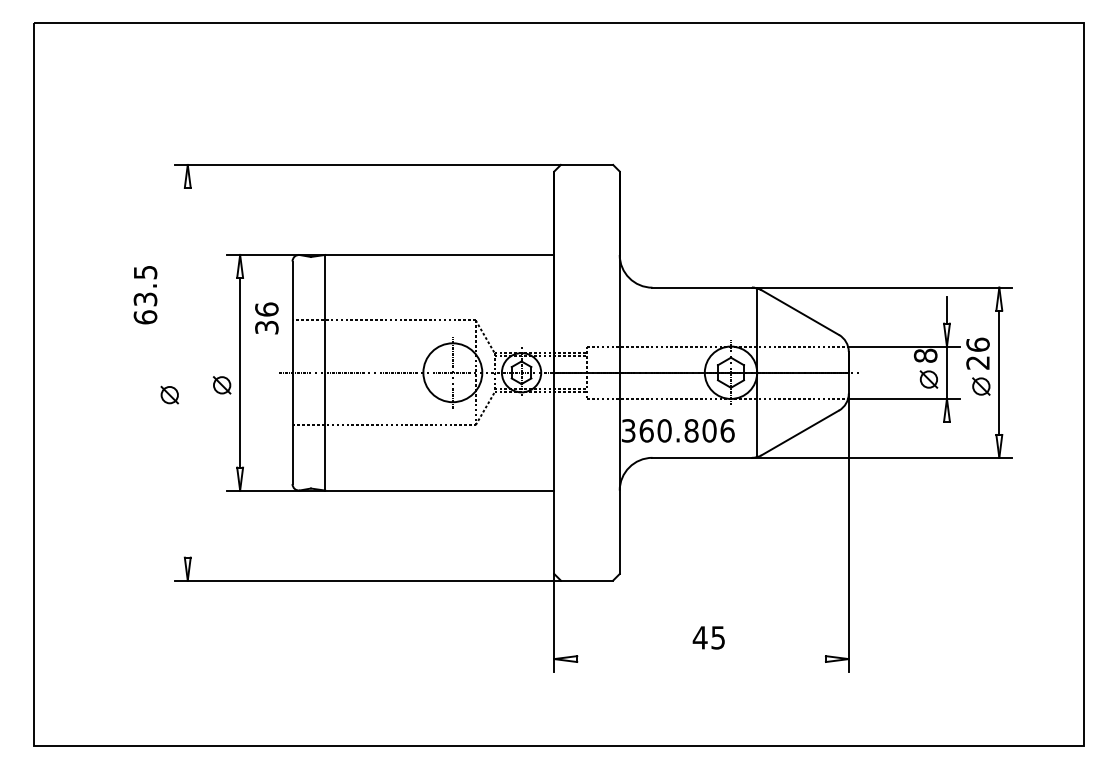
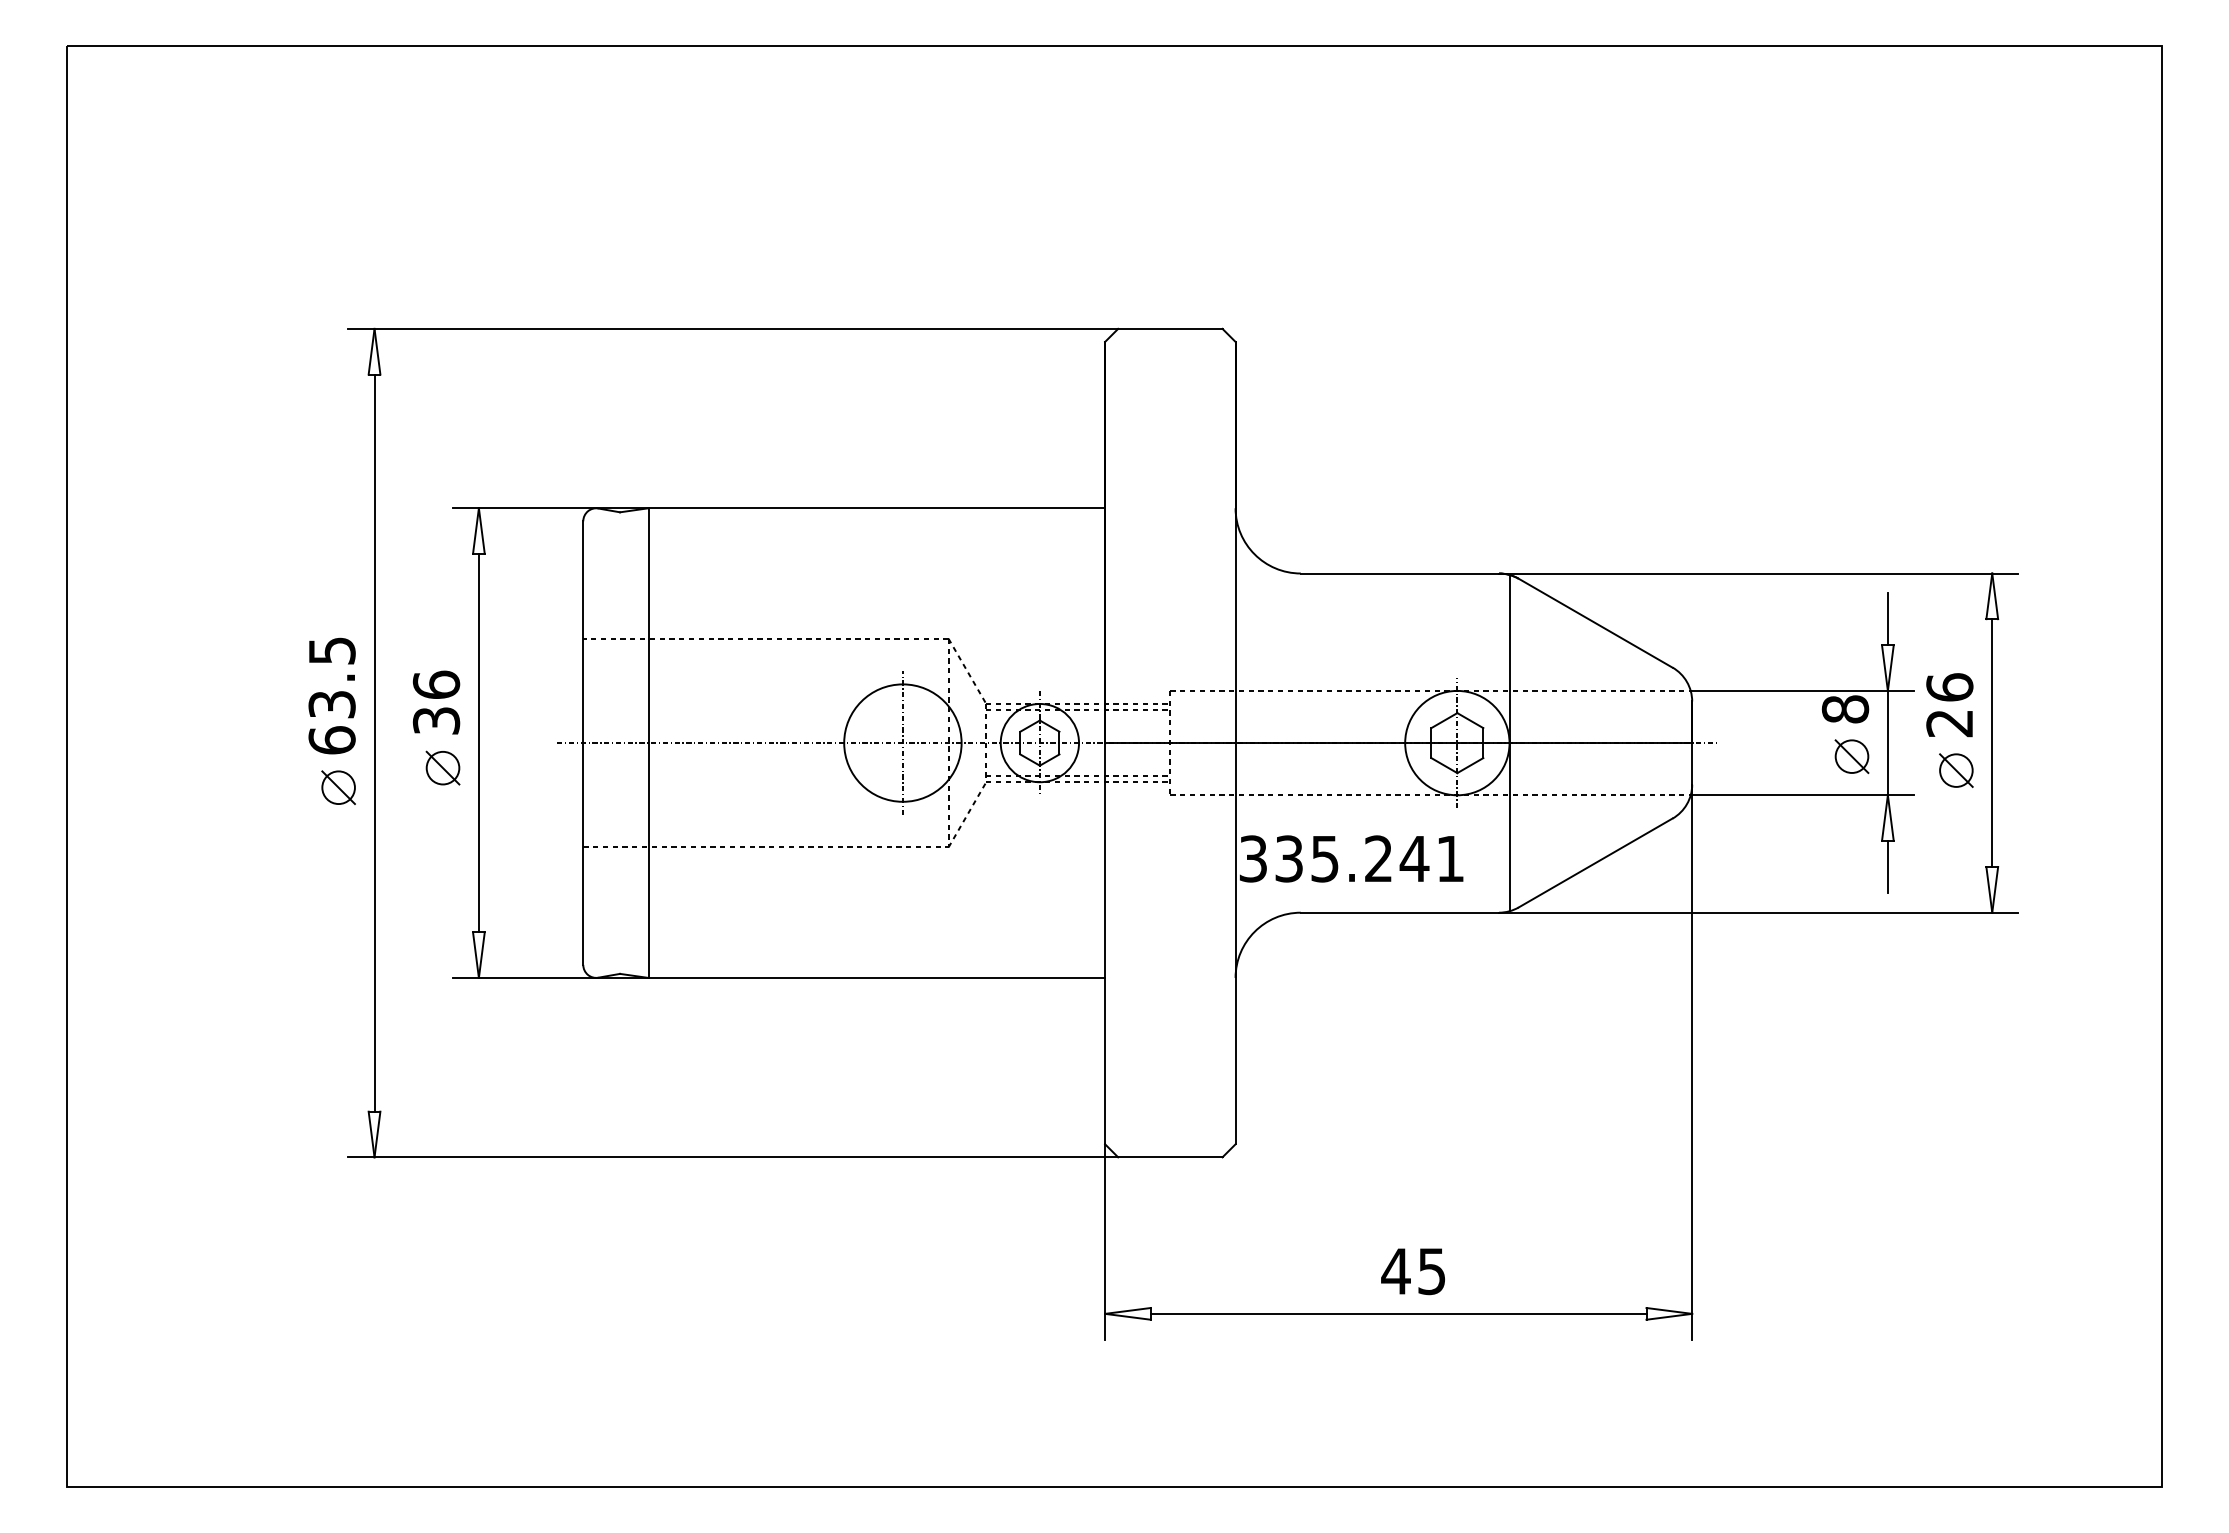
text: (145, 295) -> (332, 696), moved
text: (266, 318) -> (435, 702), moved
line: (187, 372) -> (373, 742), added
text: (686, 430) -> (1368, 858), 360.806 -> 335.241
line: (946, 434) -> (1886, 866), added
line: (701, 659) -> (1398, 1314), added

